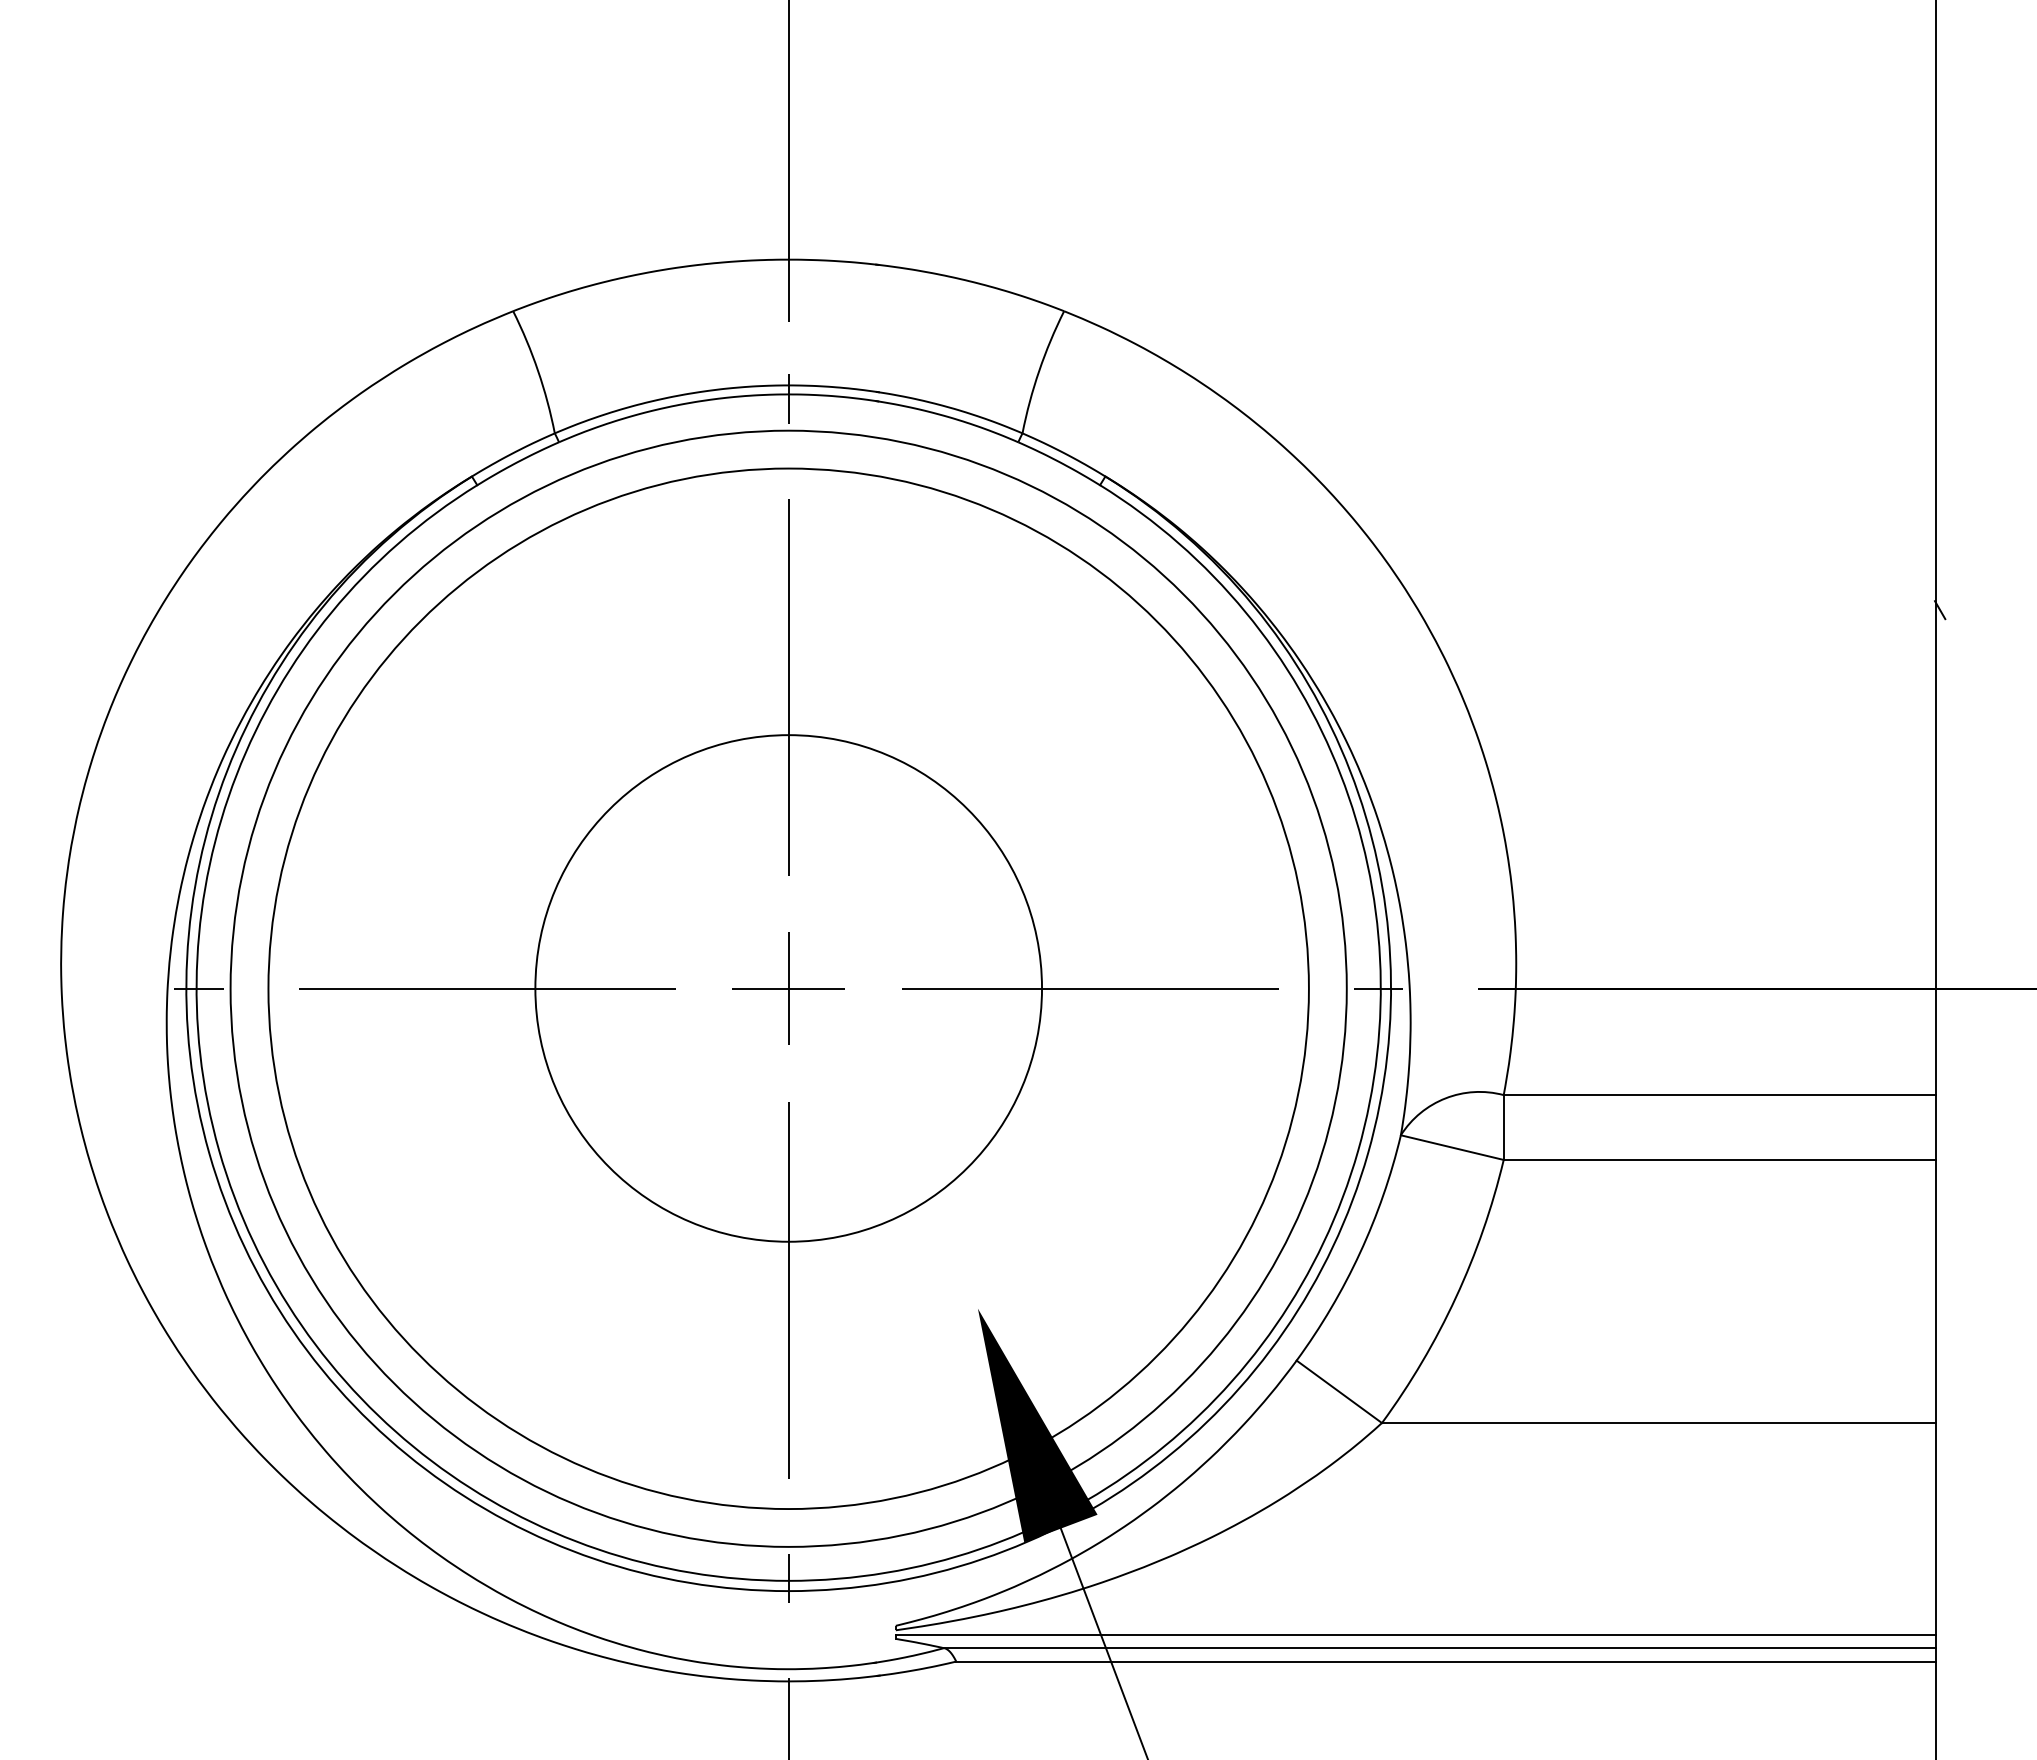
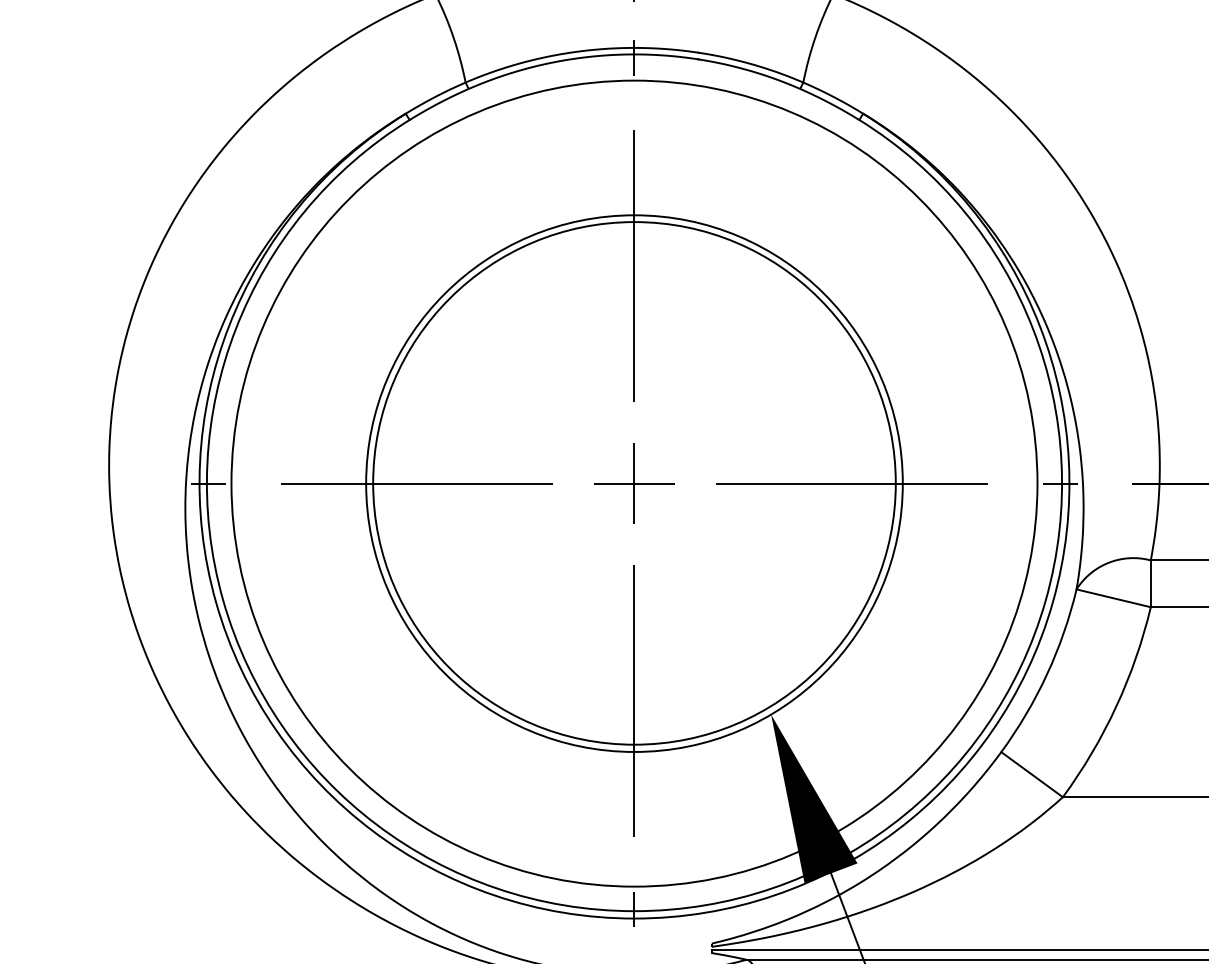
circle: (788, 988) -> (634, 483), size x0.71
circle: (788, 988) -> (634, 483), size x1.43

